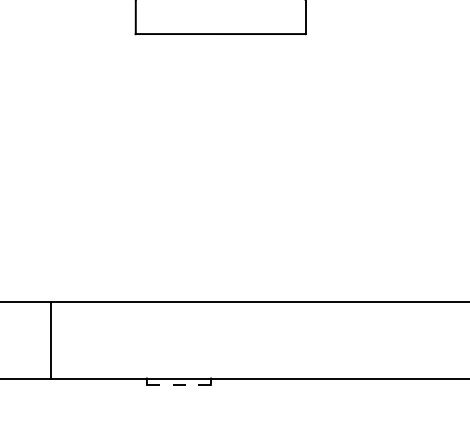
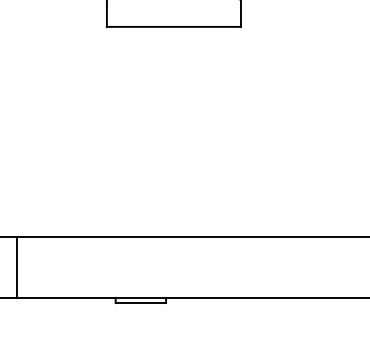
line: (51, 339) -> (17, 267), moved
line: (179, 385) -> (141, 303), dashed -> solid

